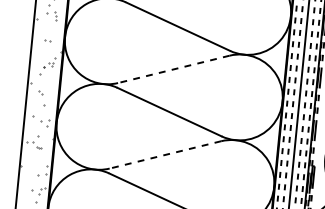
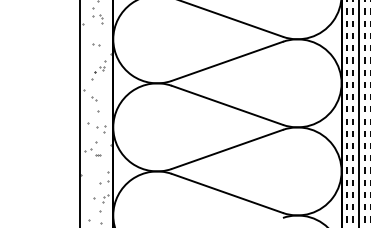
line: (173, 69) -> (227, 61), dashed -> solid
line: (165, 154) -> (227, 149), dashed -> solid

